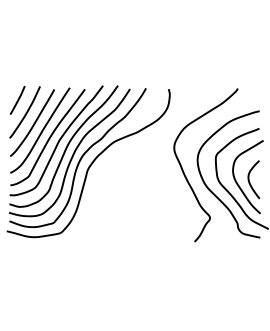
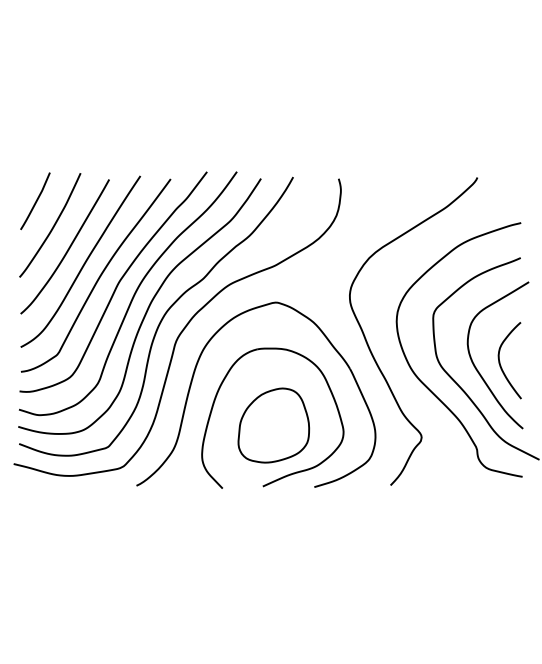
part: (127, 196) -> (255, 394), added

